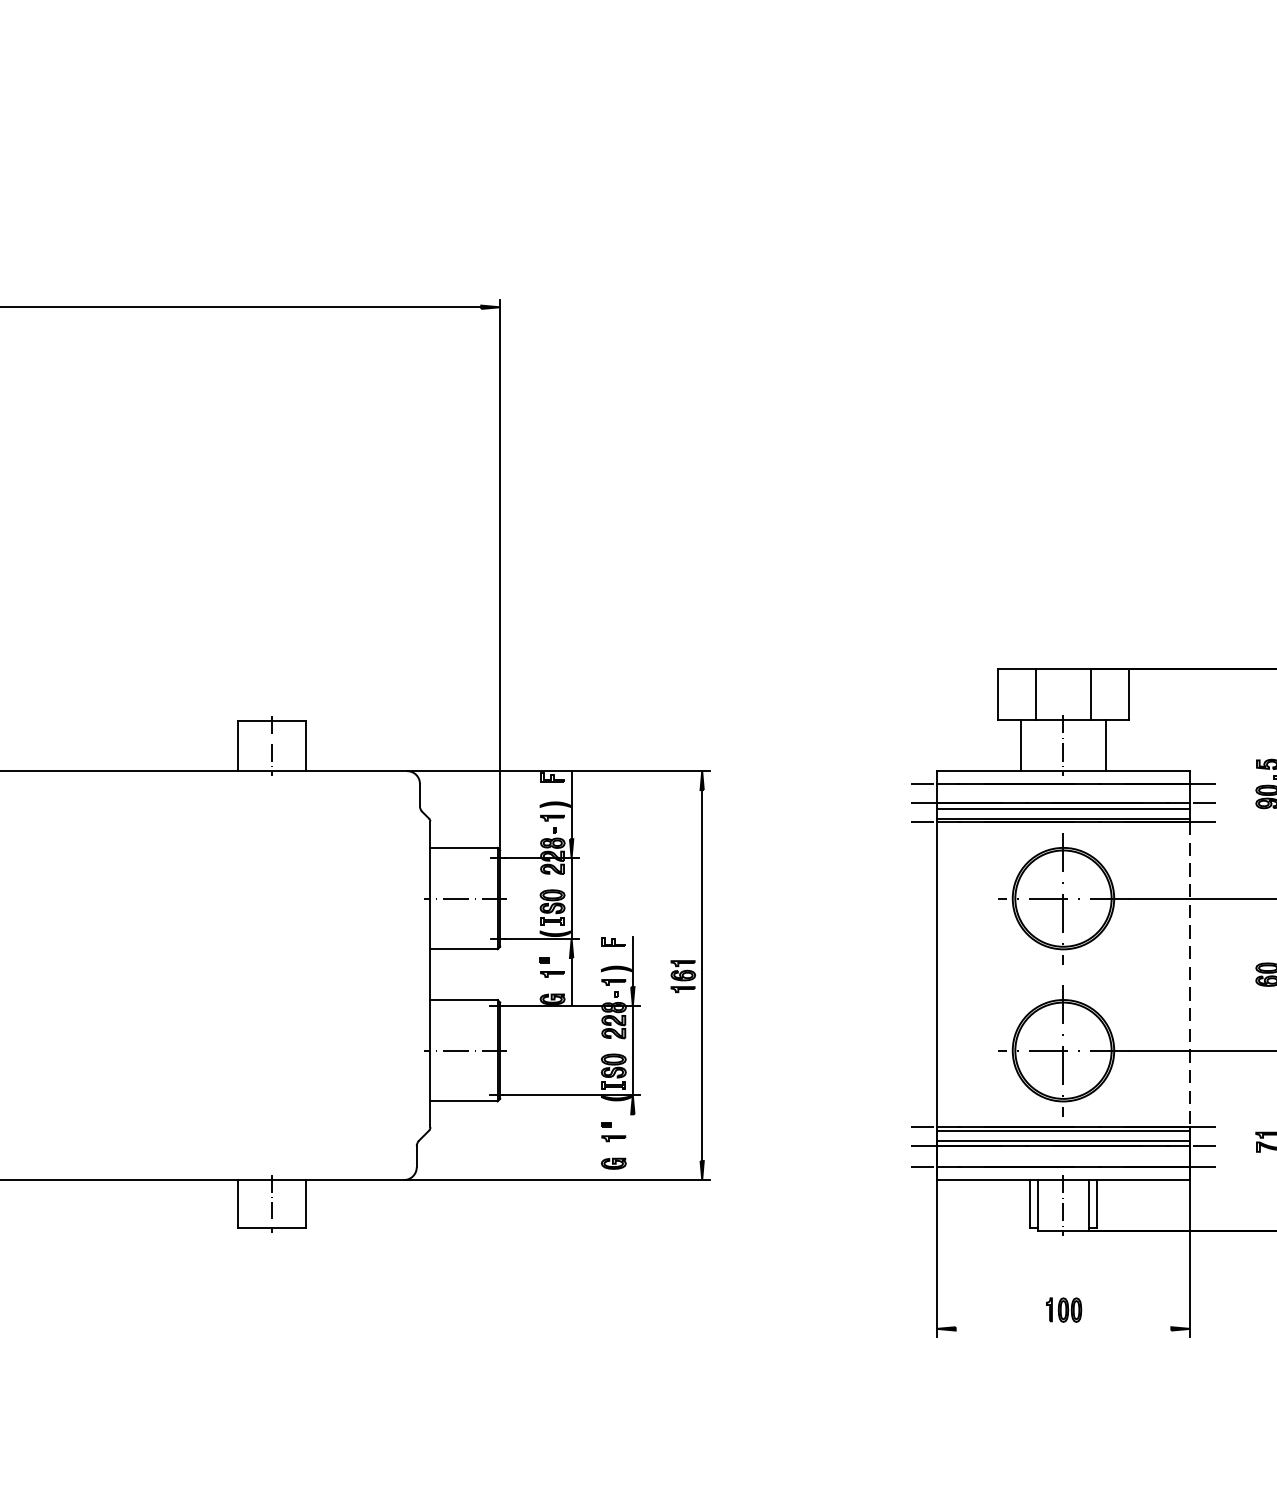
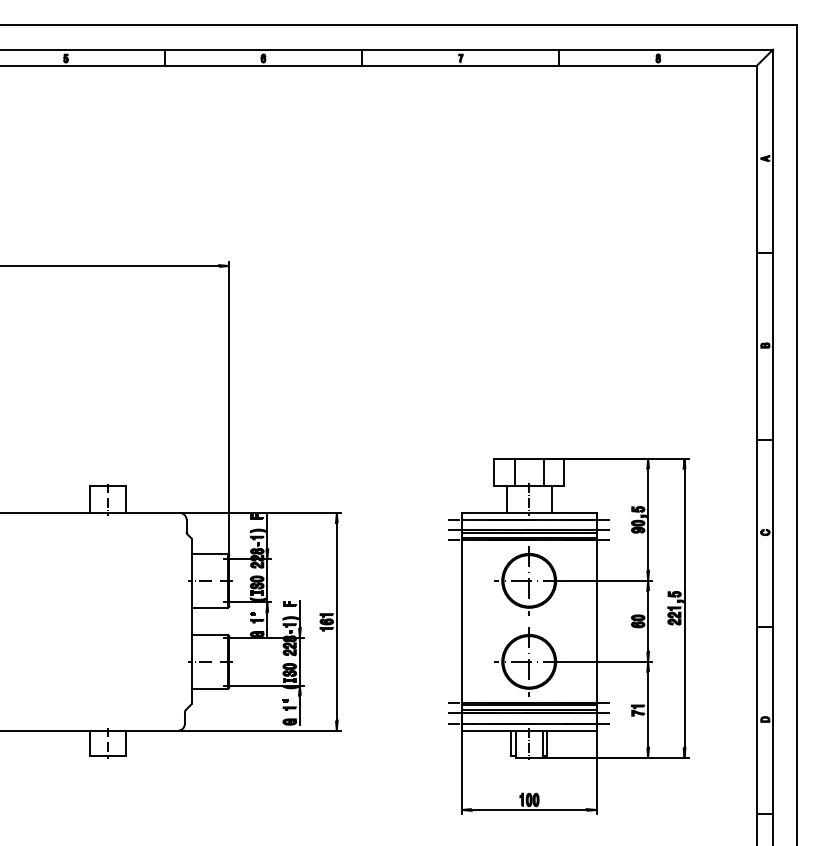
line: (1189, 974) -> (596, 621), dashed -> solid
line: (632, 1142) -> (299, 710), added
line: (1062, 1328) -> (528, 809), added

